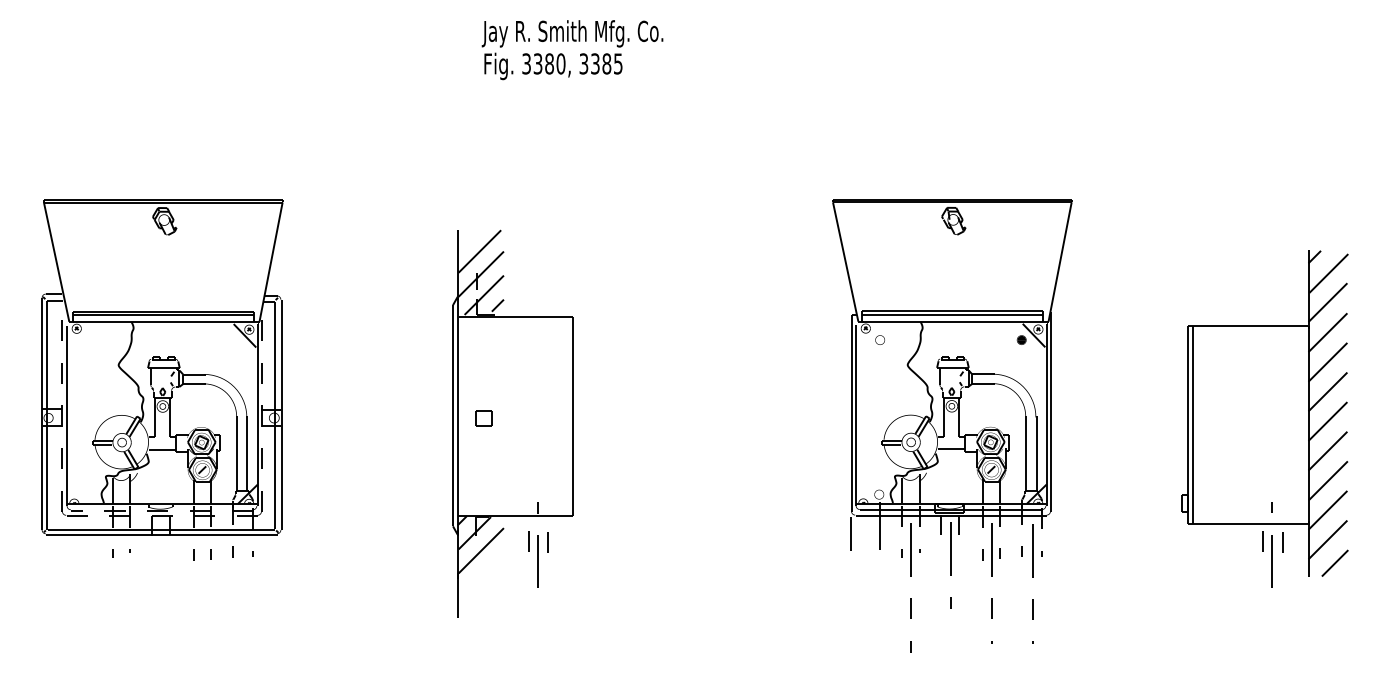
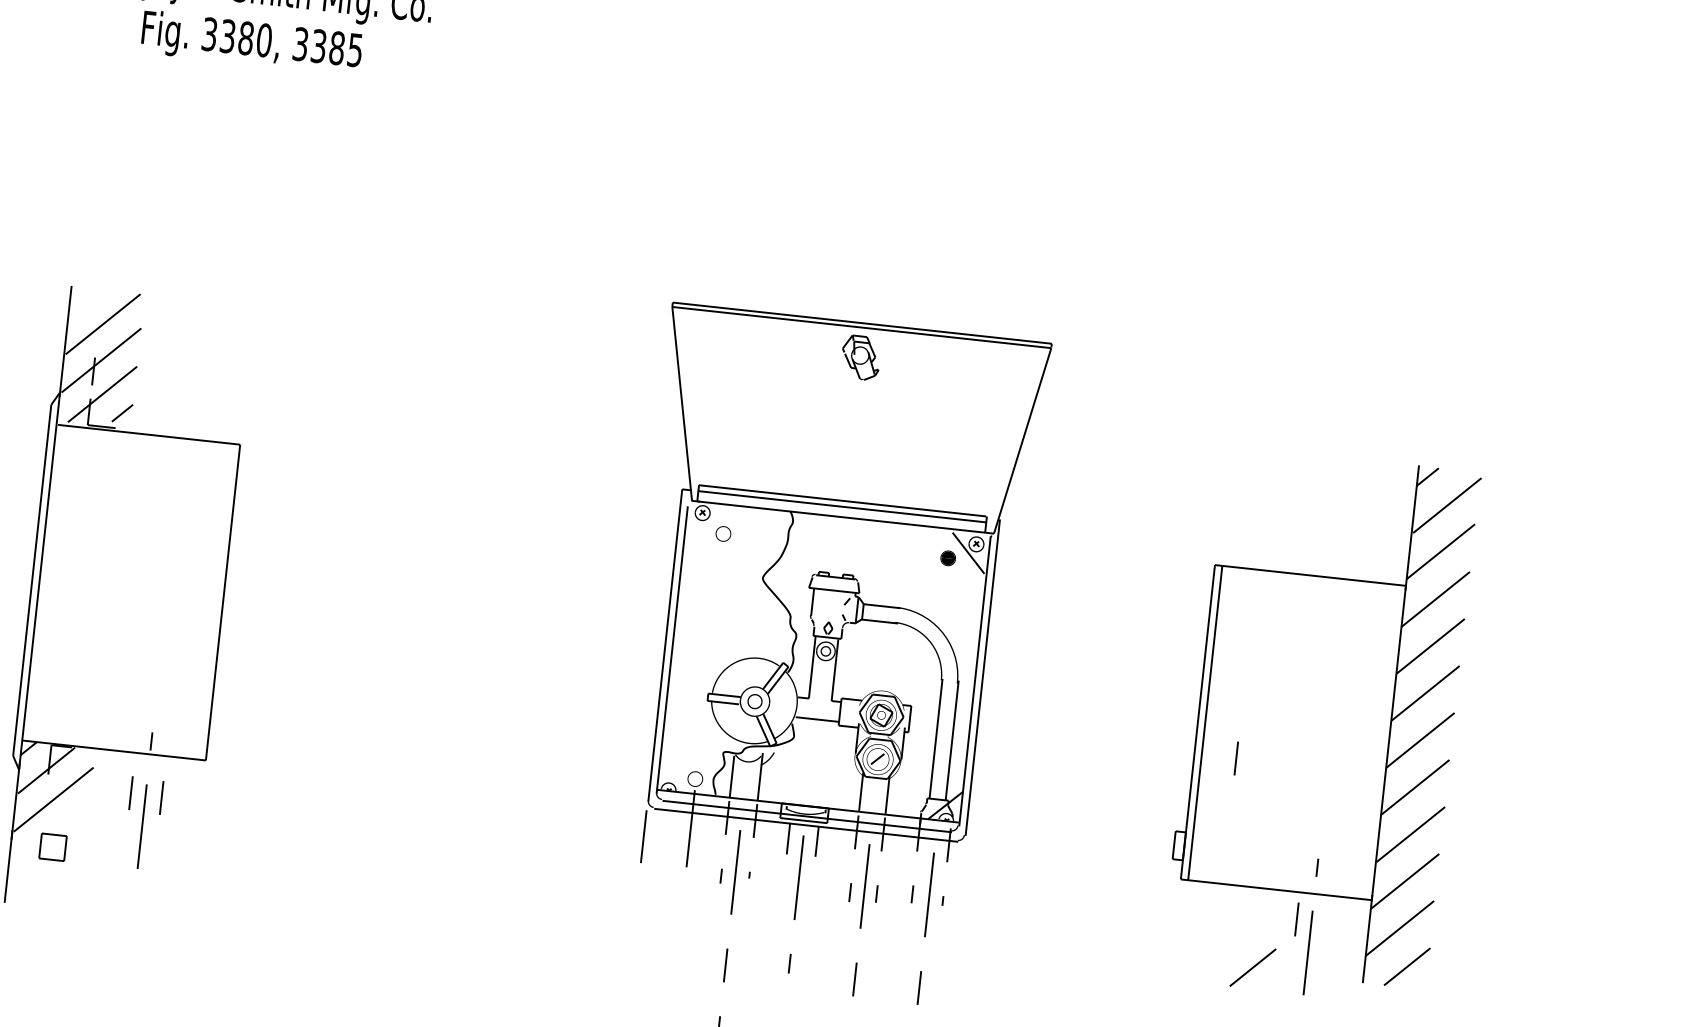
part: (483, 418) -> (52, 847), moved
line: (1282, 542) -> (1236, 758), moved
line: (1238, 573) -> (1252, 966), added

